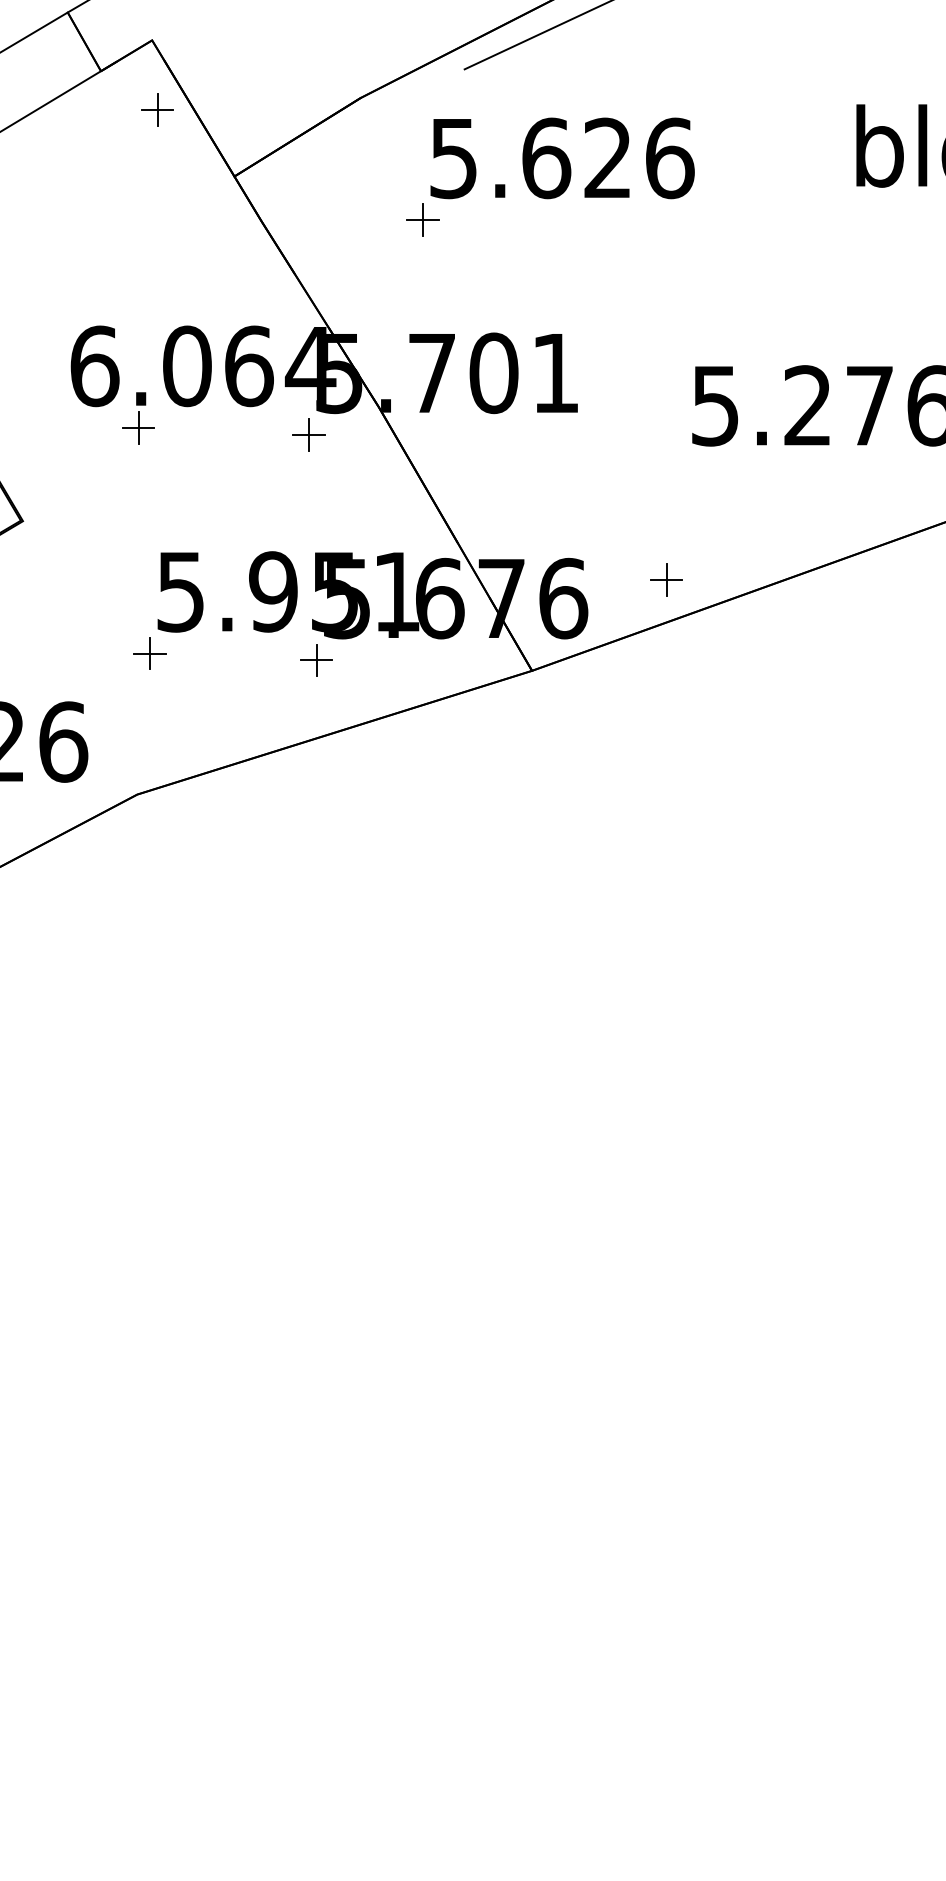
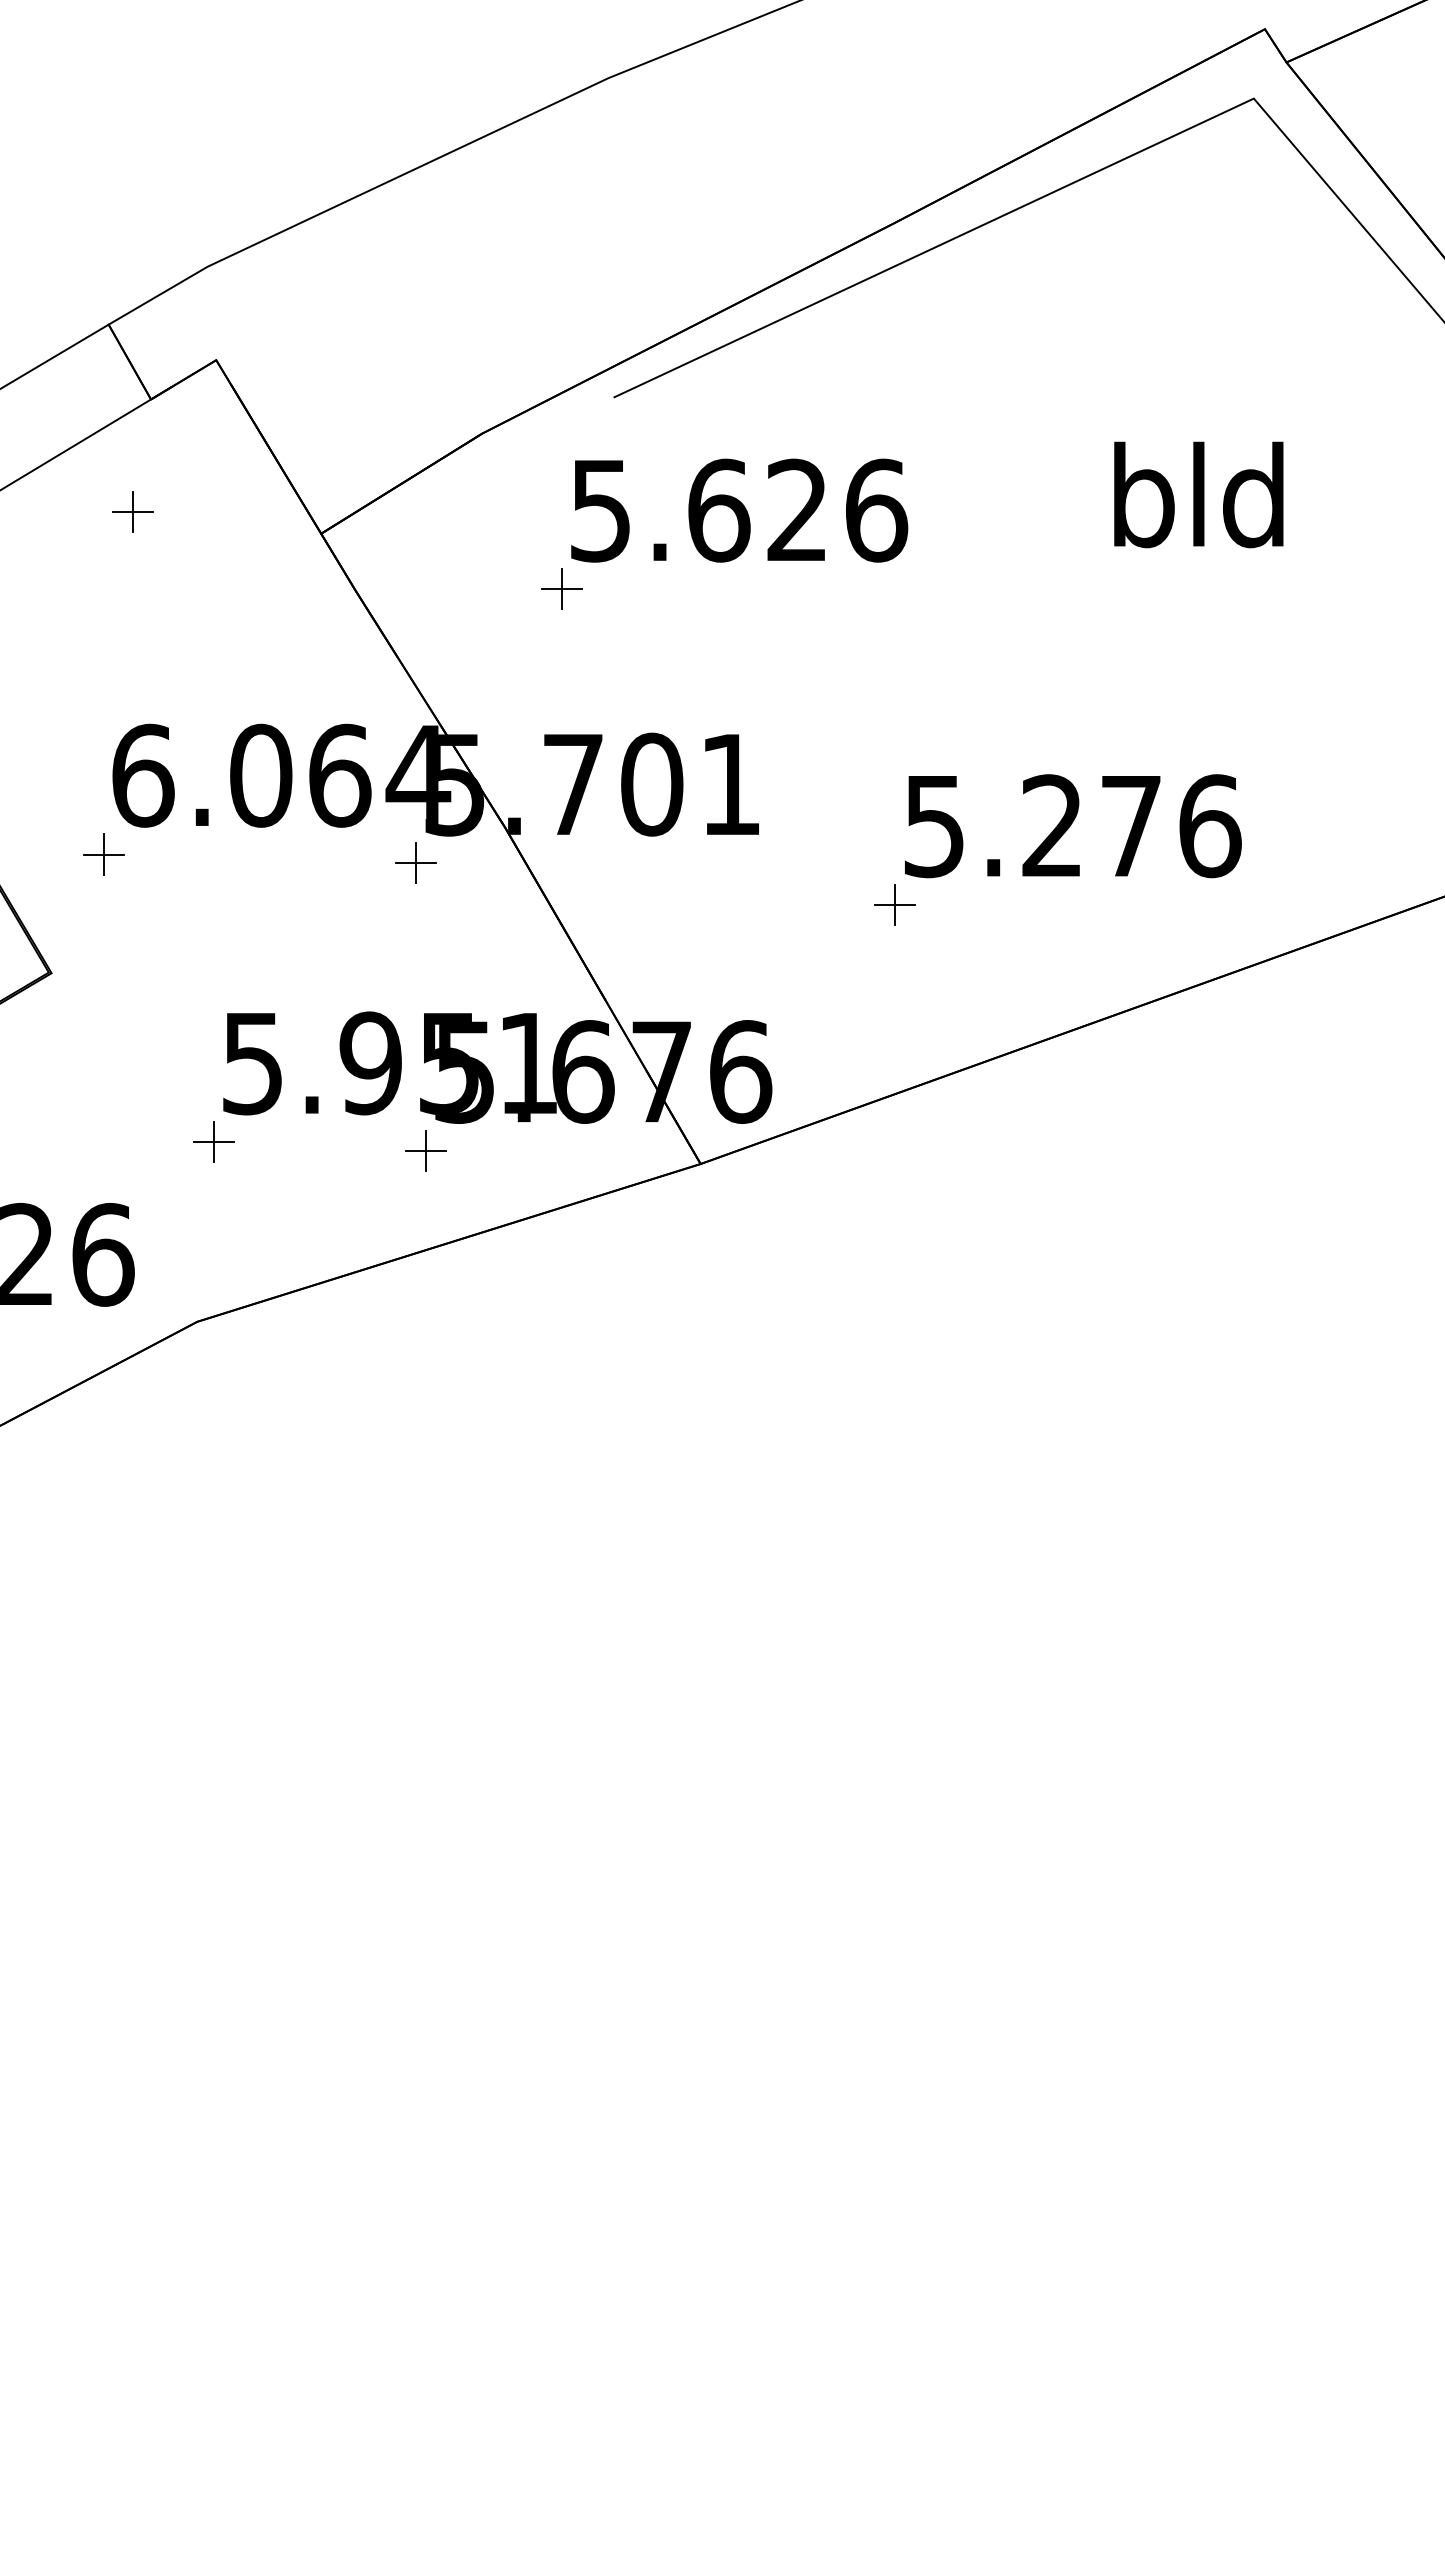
part: (157, 109) -> (132, 511), moved
part: (138, 428) -> (103, 854), moved
part: (666, 579) -> (894, 904), moved

